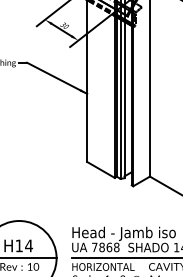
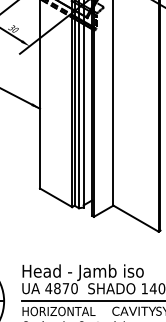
text: (105, 247) -> (61, 288), 7868 -> 4870

